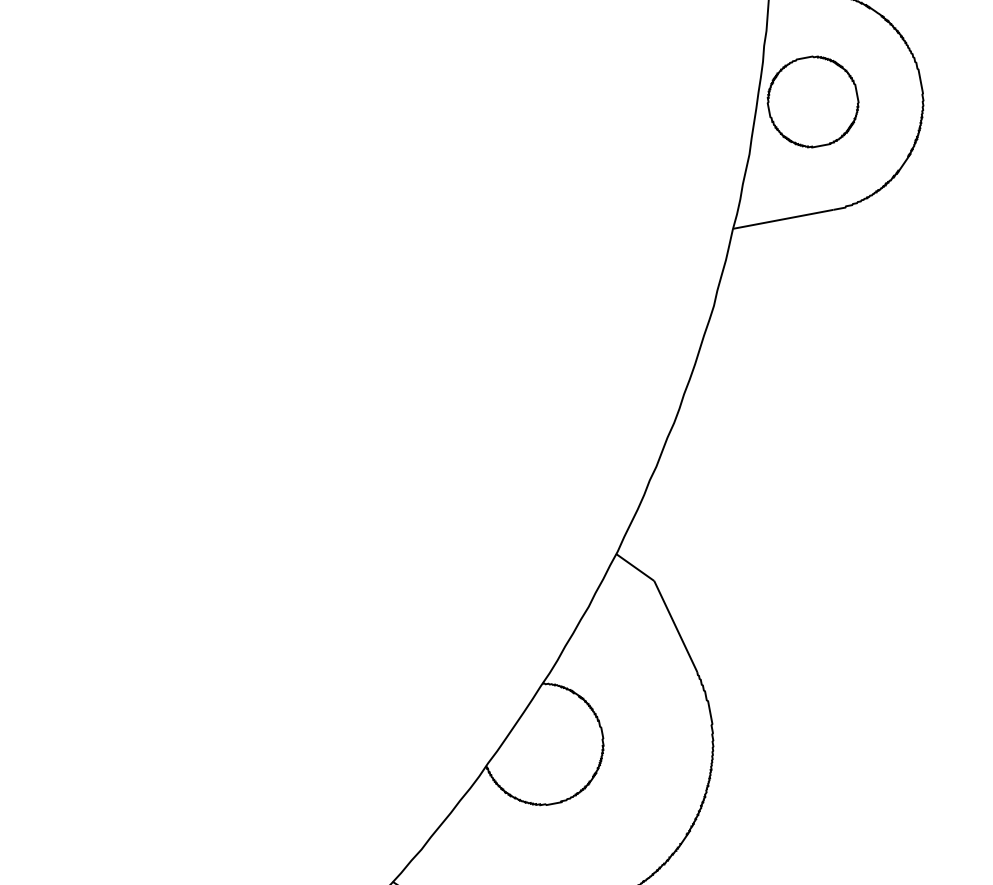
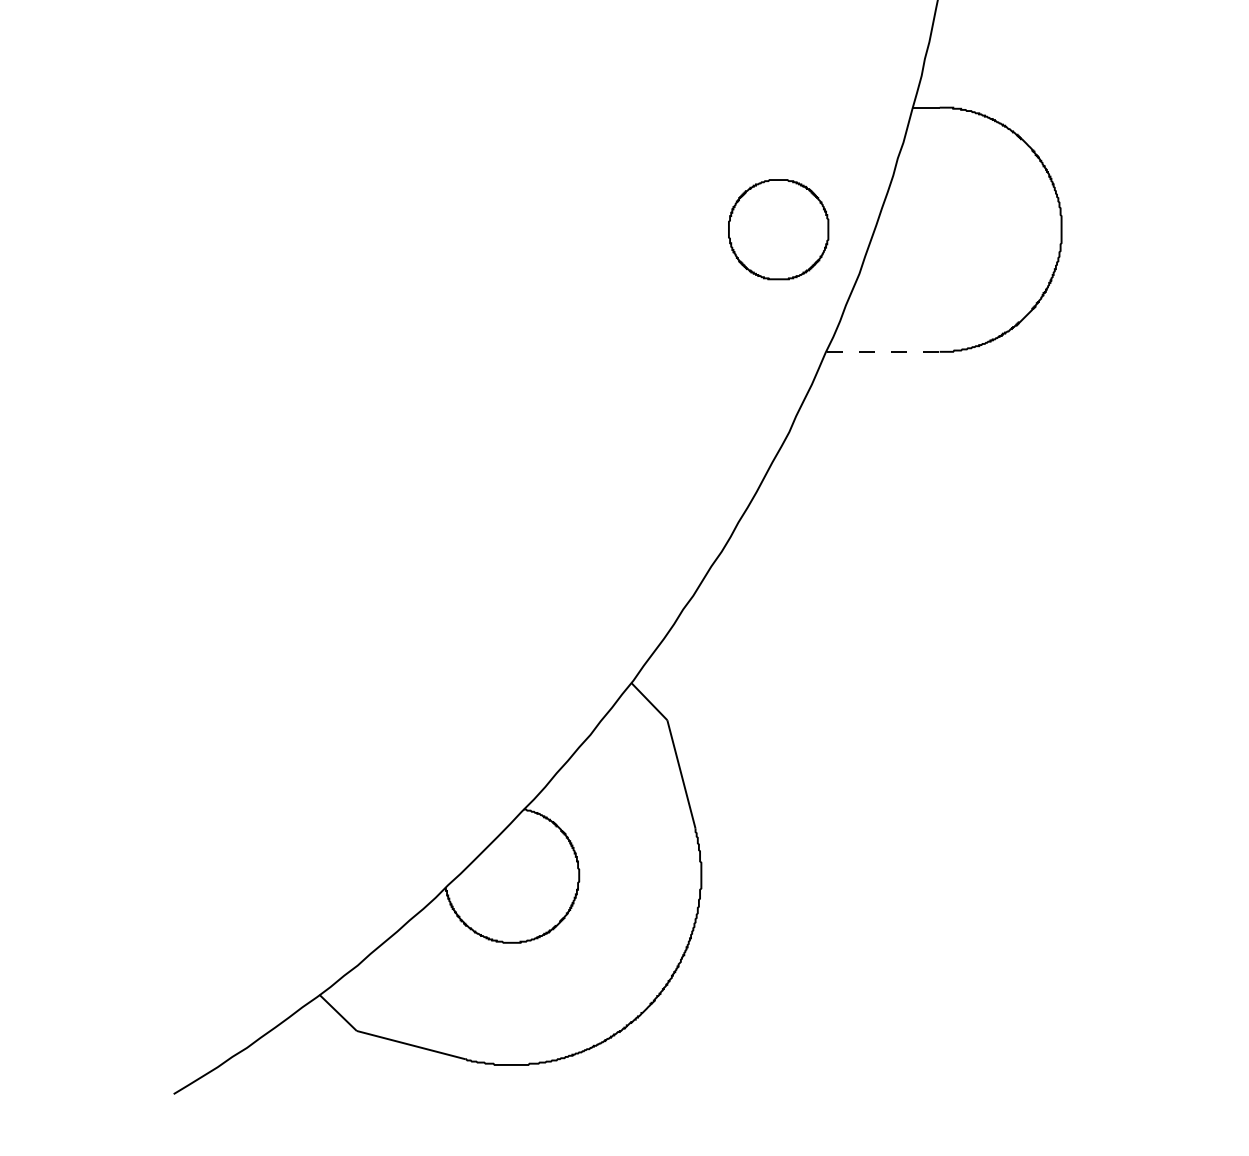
part: (812, 101) -> (778, 229), moved
line: (783, 218) -> (883, 351), solid -> dashed

